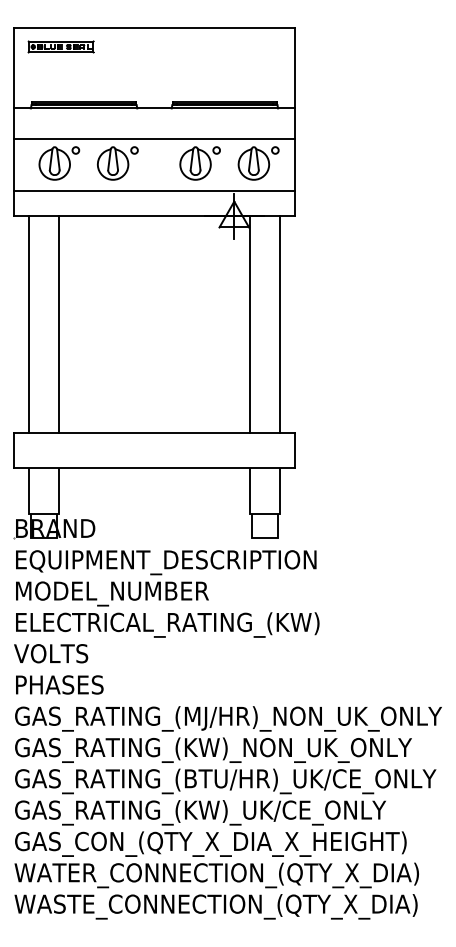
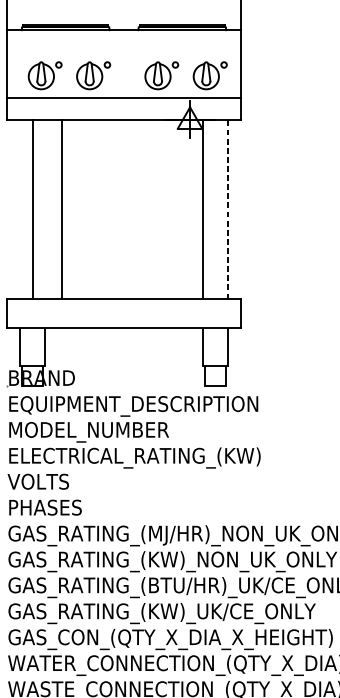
line: (154, 138) -> (123, 55), removed
line: (29, 324) -> (32, 209), moved
line: (59, 324) -> (61, 209), moved
line: (279, 324) -> (227, 209), solid -> dashed

